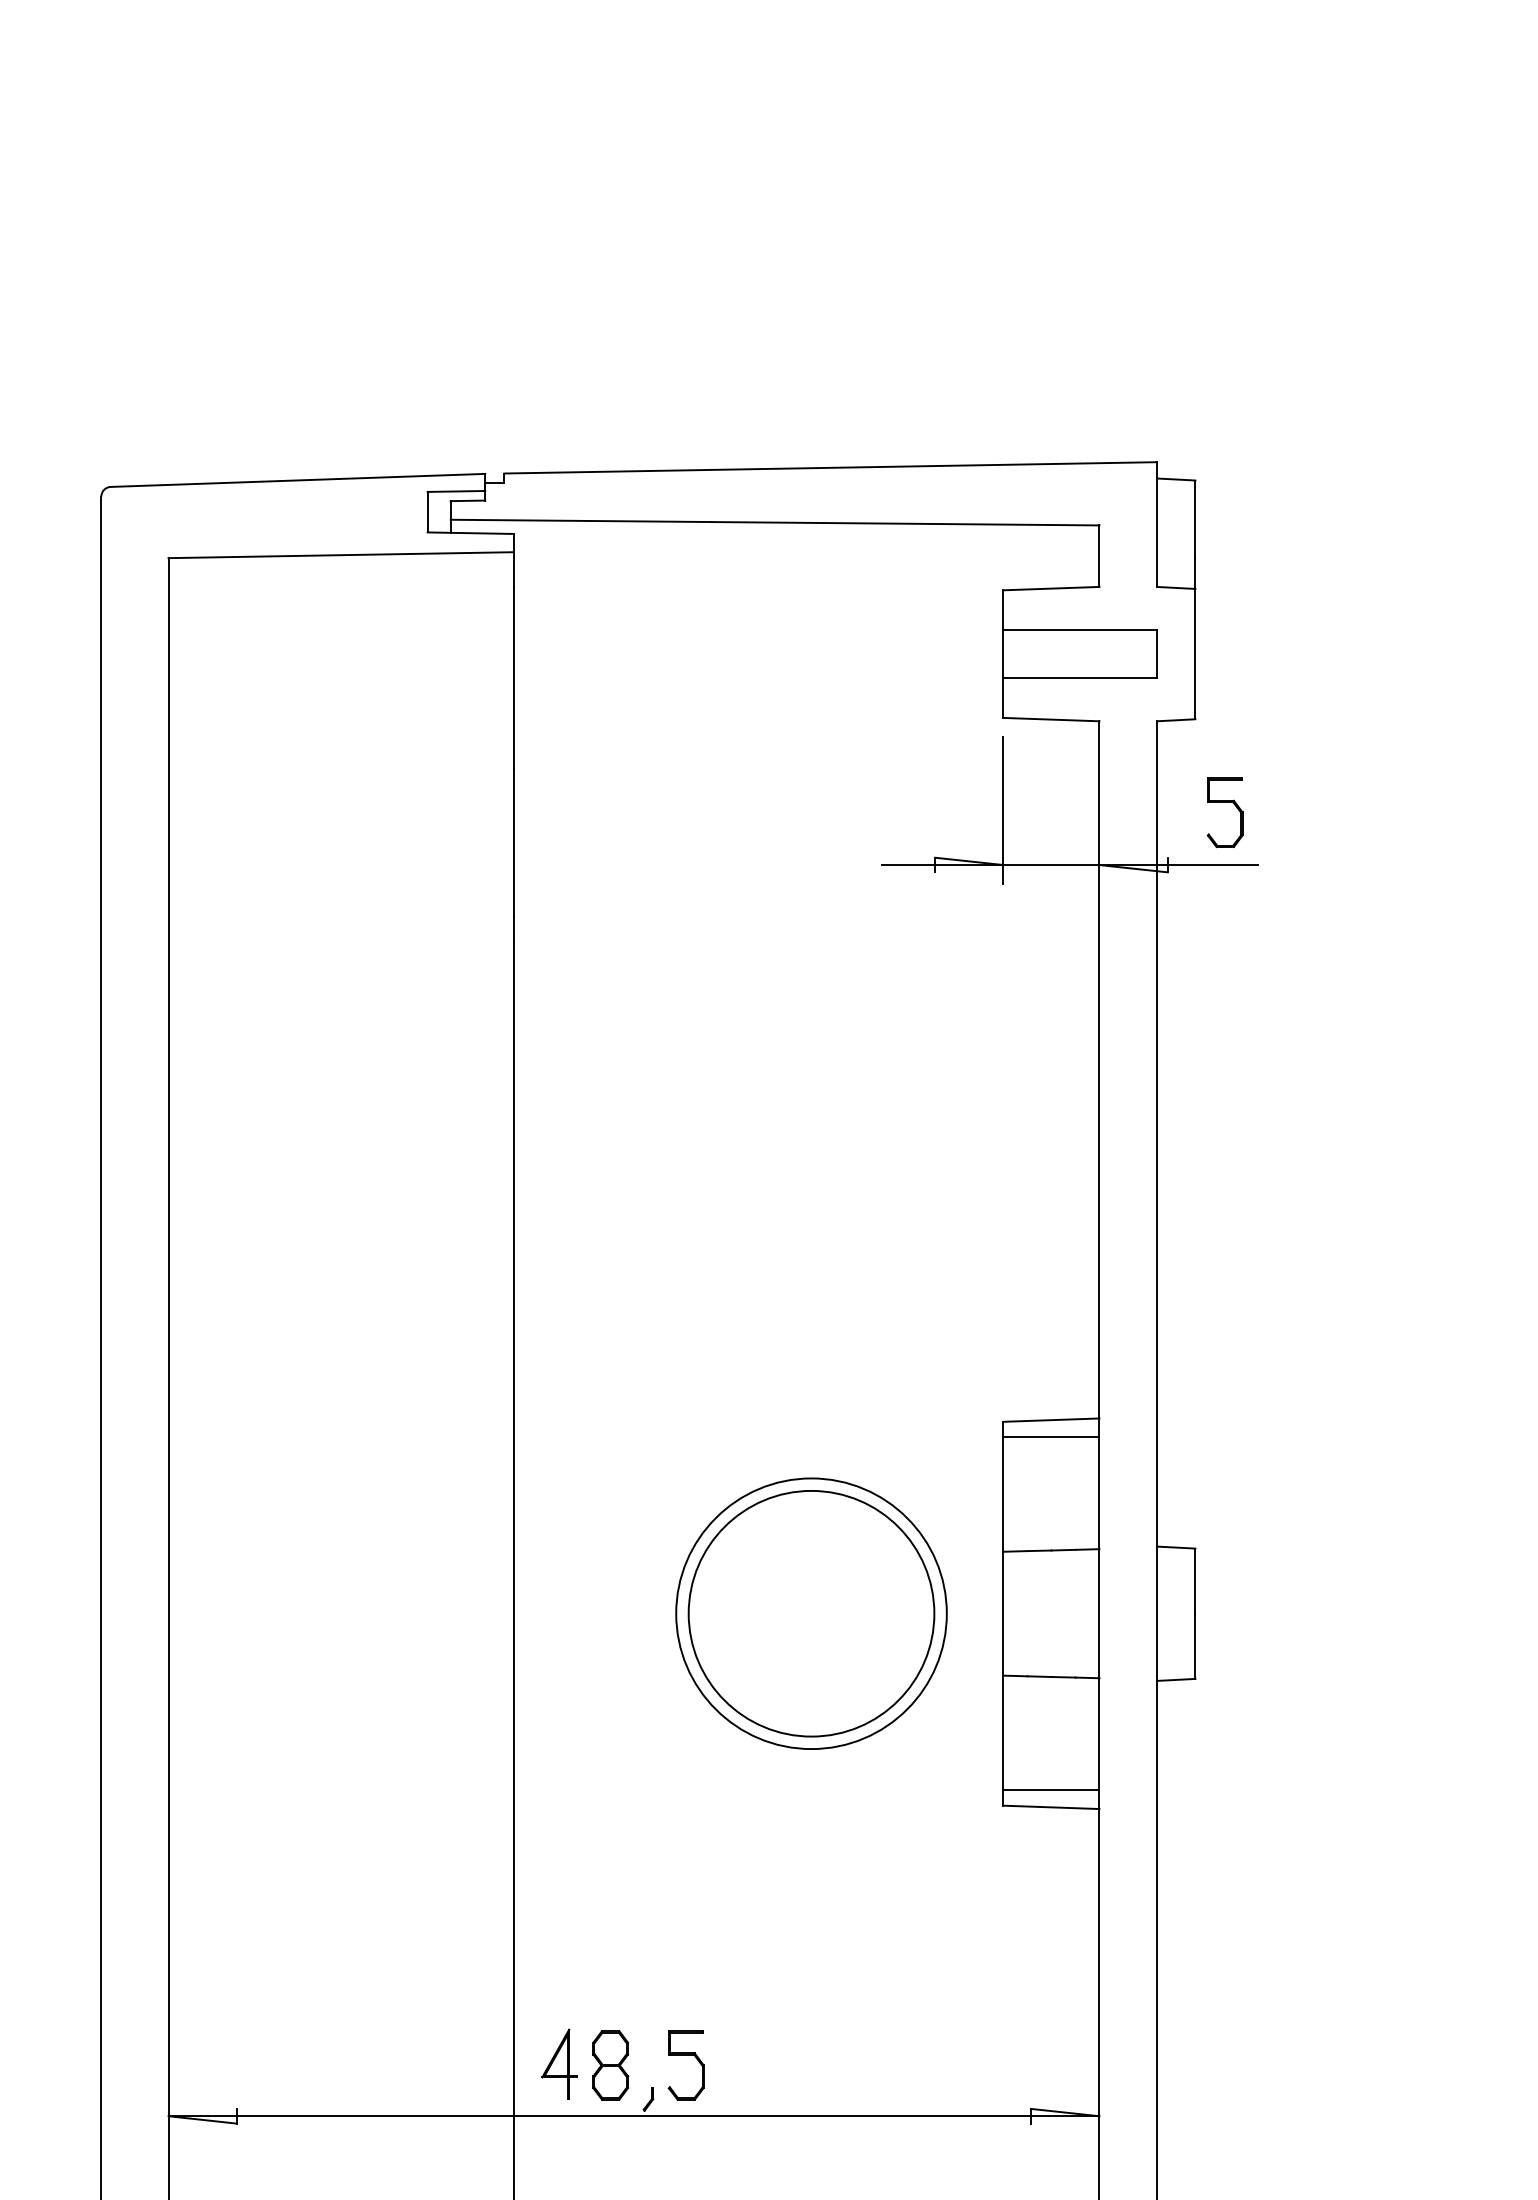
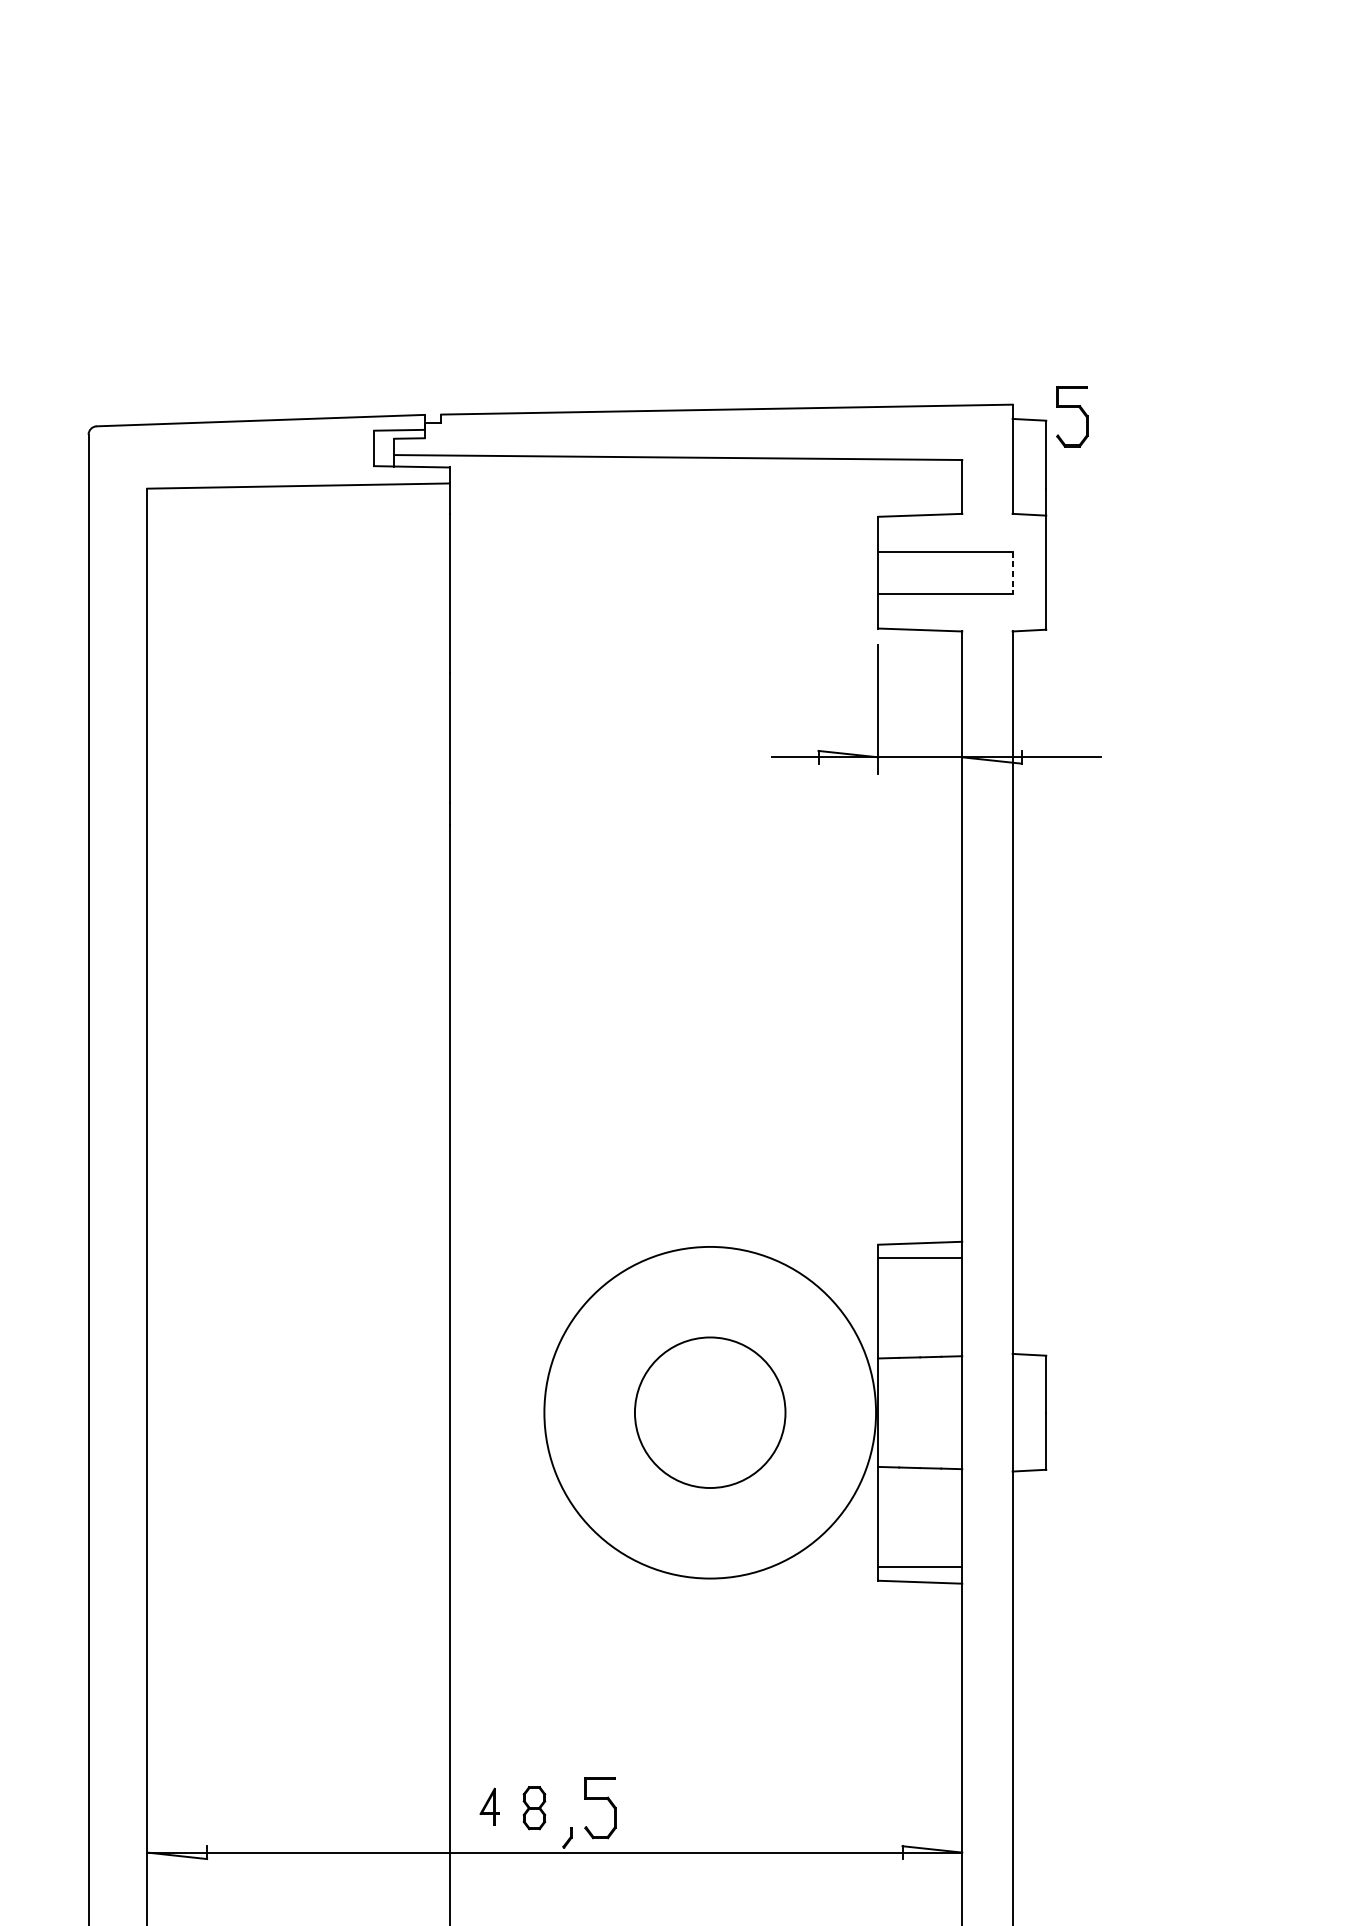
line: (1157, 654) -> (1013, 573), solid -> dashed
part: (1224, 802) -> (1071, 407), moved
circle: (811, 1613) -> (710, 1412), size x0.7
circle: (811, 1613) -> (710, 1412), size x1.4
part: (559, 2063) -> (489, 1806), size x0.6
part: (610, 2065) -> (534, 1808), size x0.7

